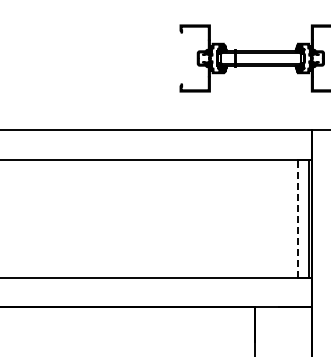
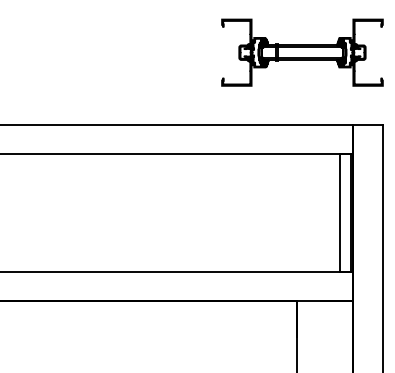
line: (297, 218) -> (339, 212), dashed -> solid

